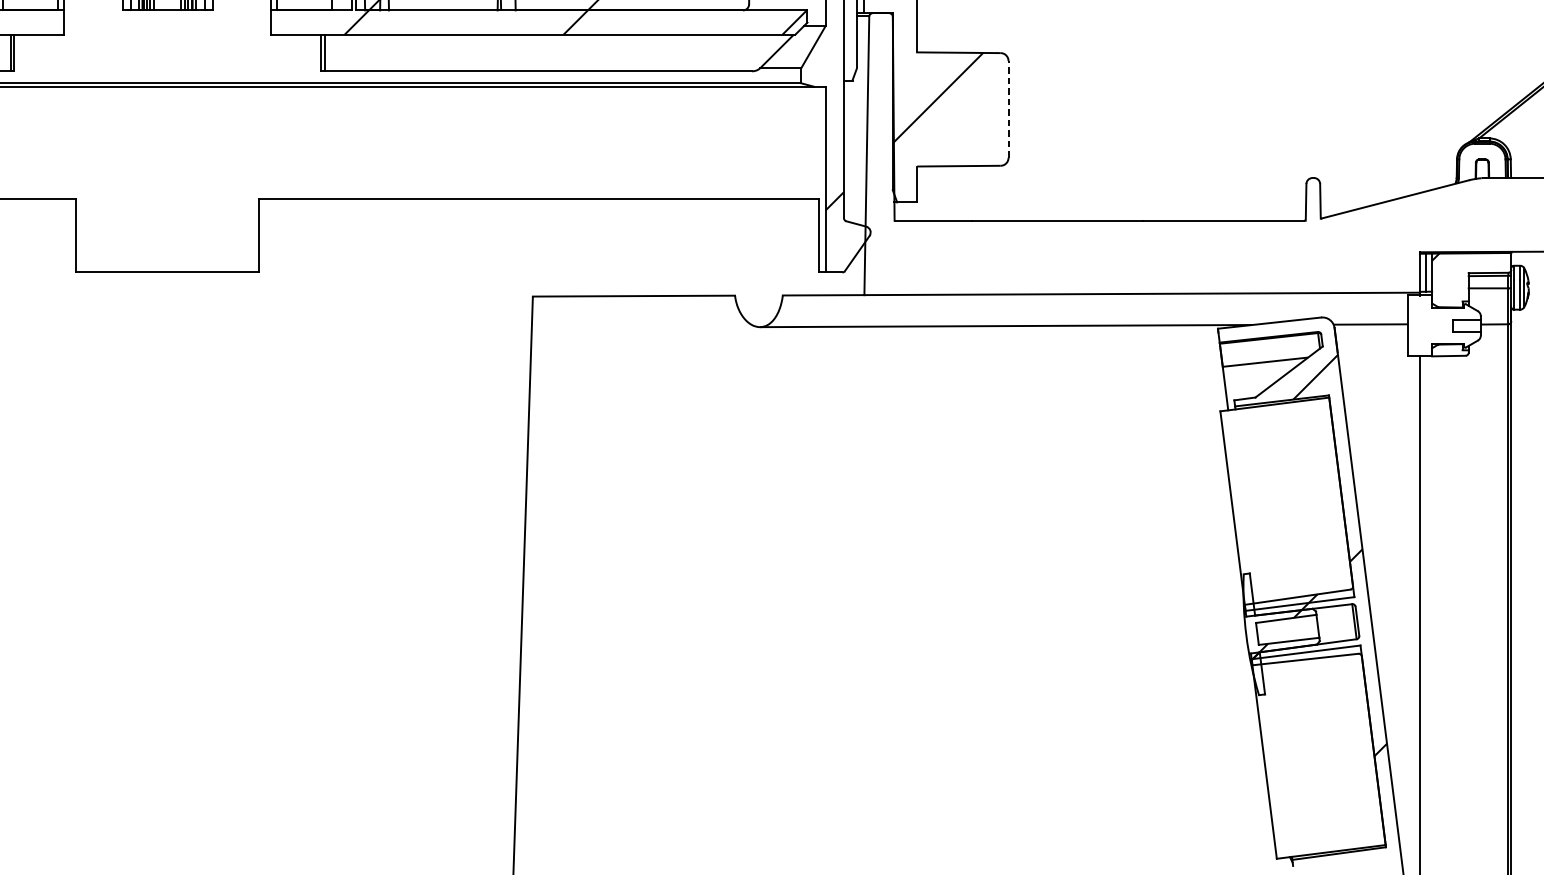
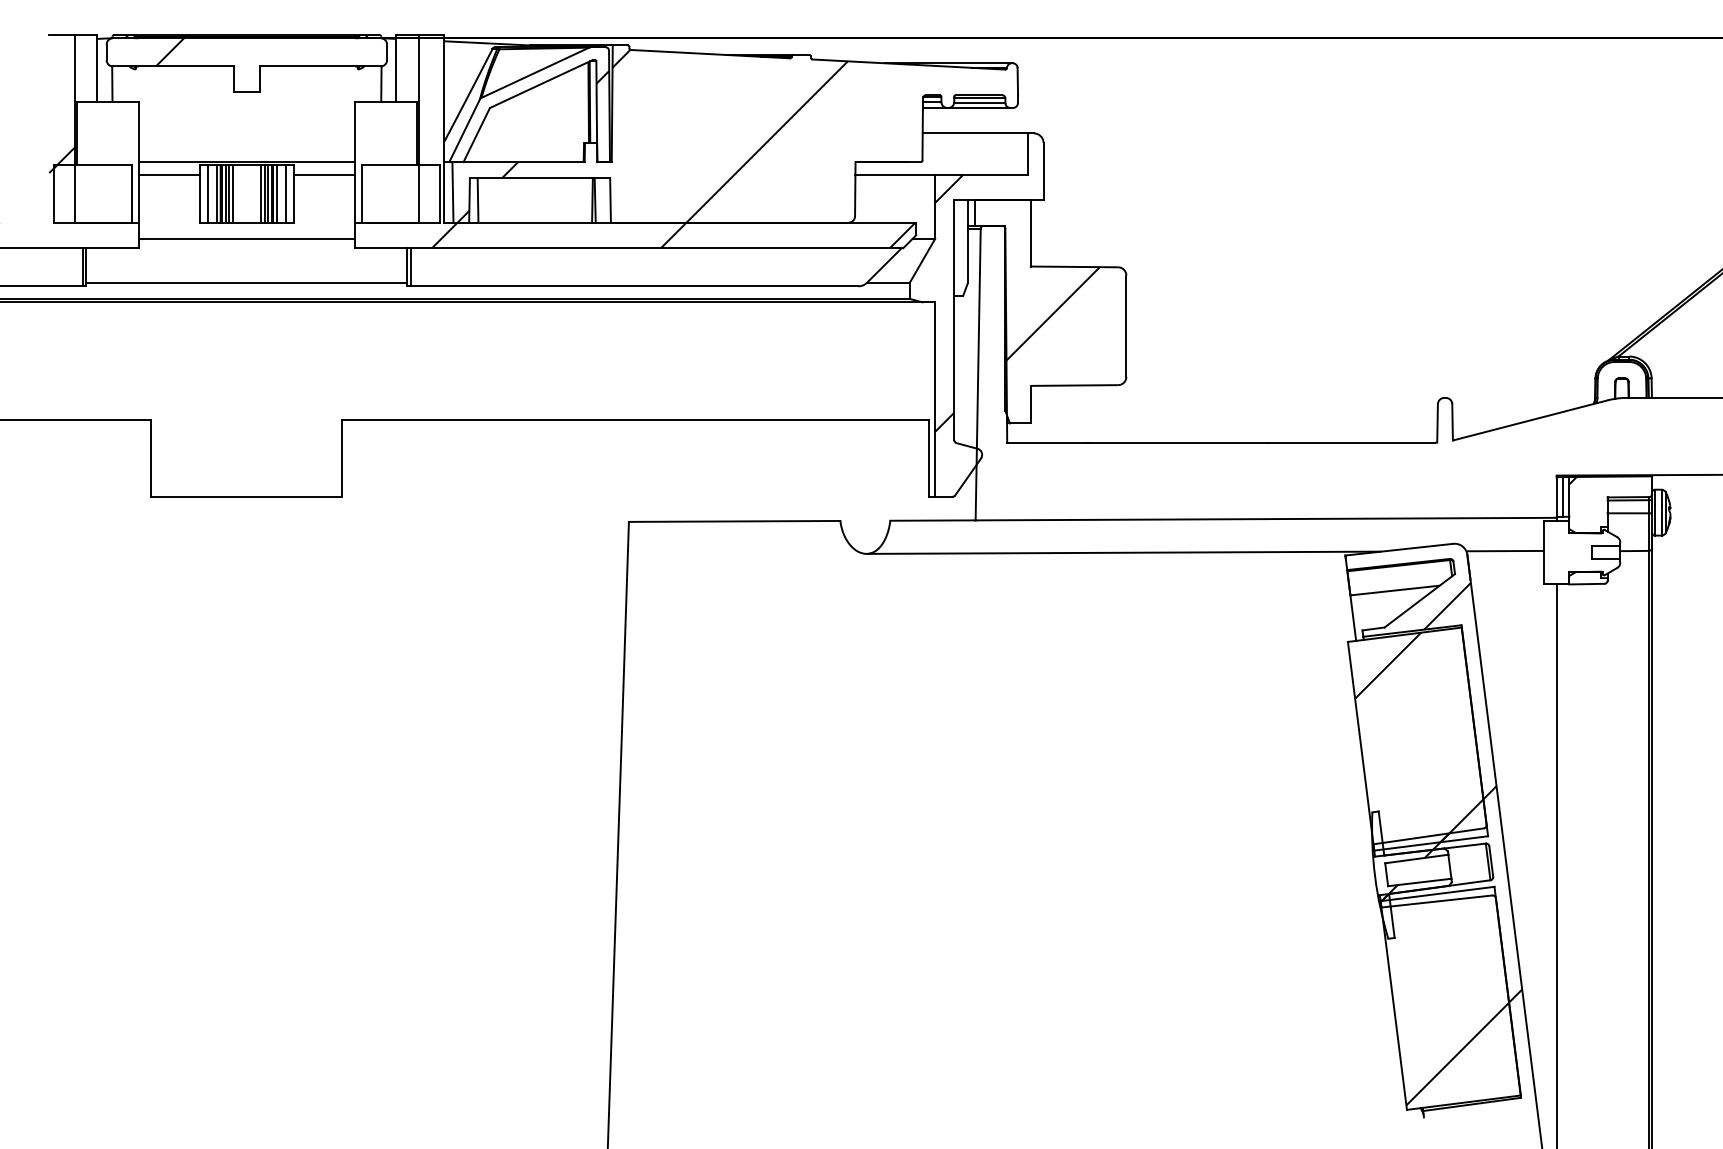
line: (167, 25) -> (246, 238), added
line: (167, 67) -> (246, 282), added
line: (1008, 109) -> (1126, 326), dashed -> solid
hatch: (1288, 502) -> (1419, 737), added
hatch: (1312, 757) -> (1444, 1003), added

